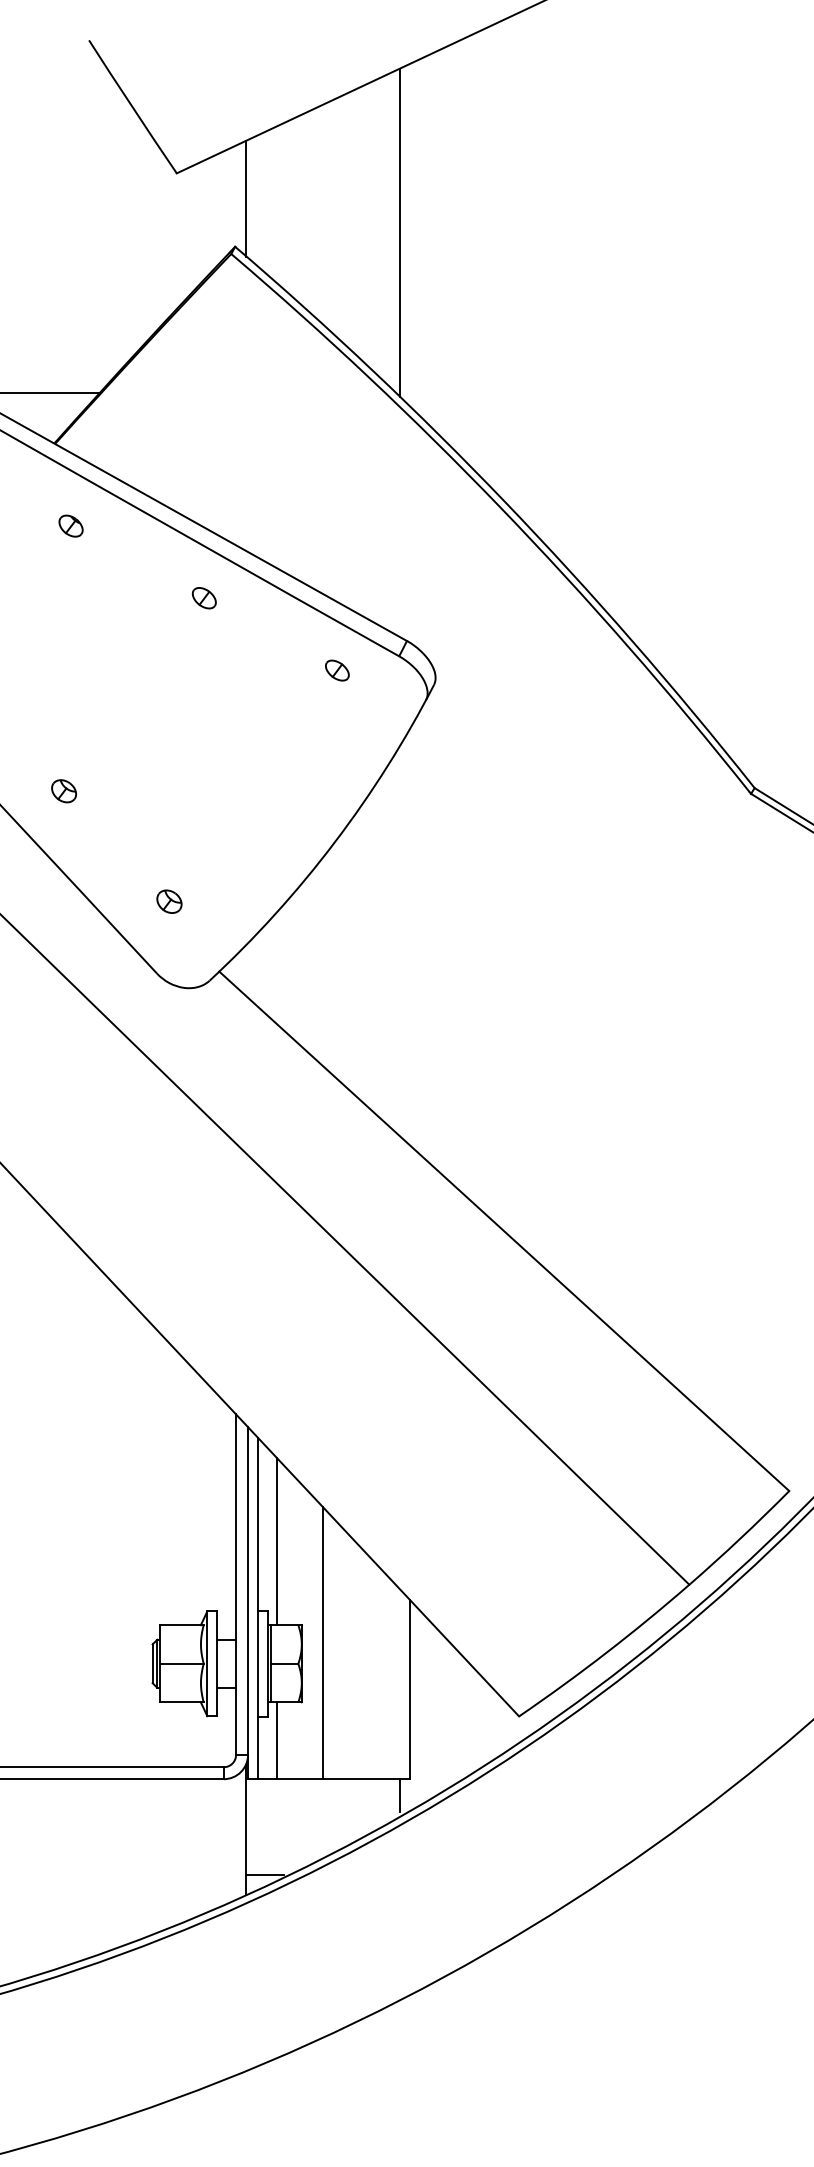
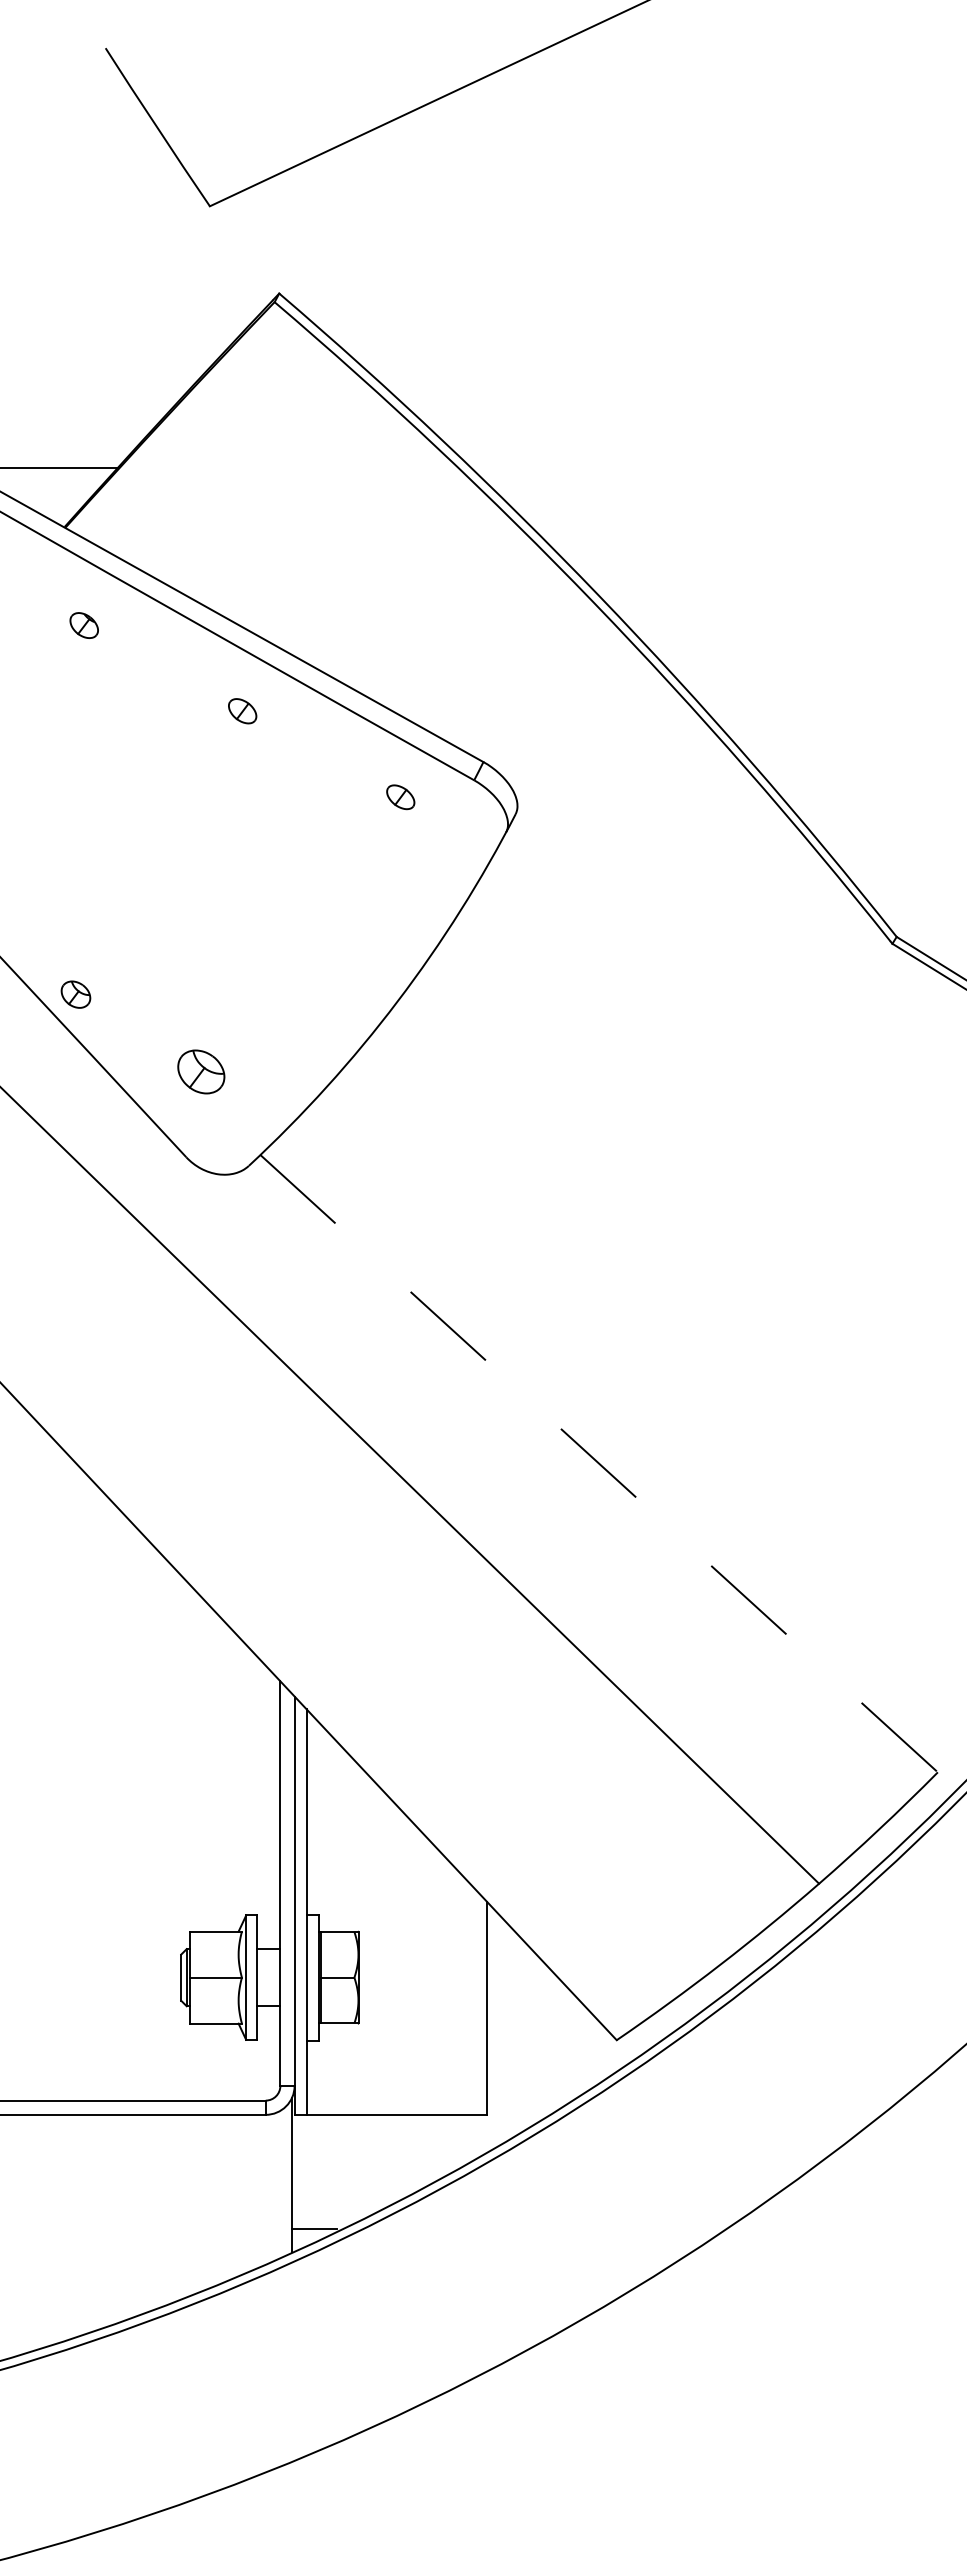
line: (245, 198) -> (291, 236), removed
line: (400, 232) -> (475, 276), removed
part: (63, 791) -> (75, 994), moved
part: (168, 901) -> (200, 1071), size x1.6
line: (504, 1232) -> (599, 1464), solid -> dashed
line: (276, 1541) -> (328, 1832), removed
line: (322, 1642) -> (383, 1952), removed
line: (276, 1740) -> (328, 2068), removed
line: (400, 1794) -> (475, 2133), removed

